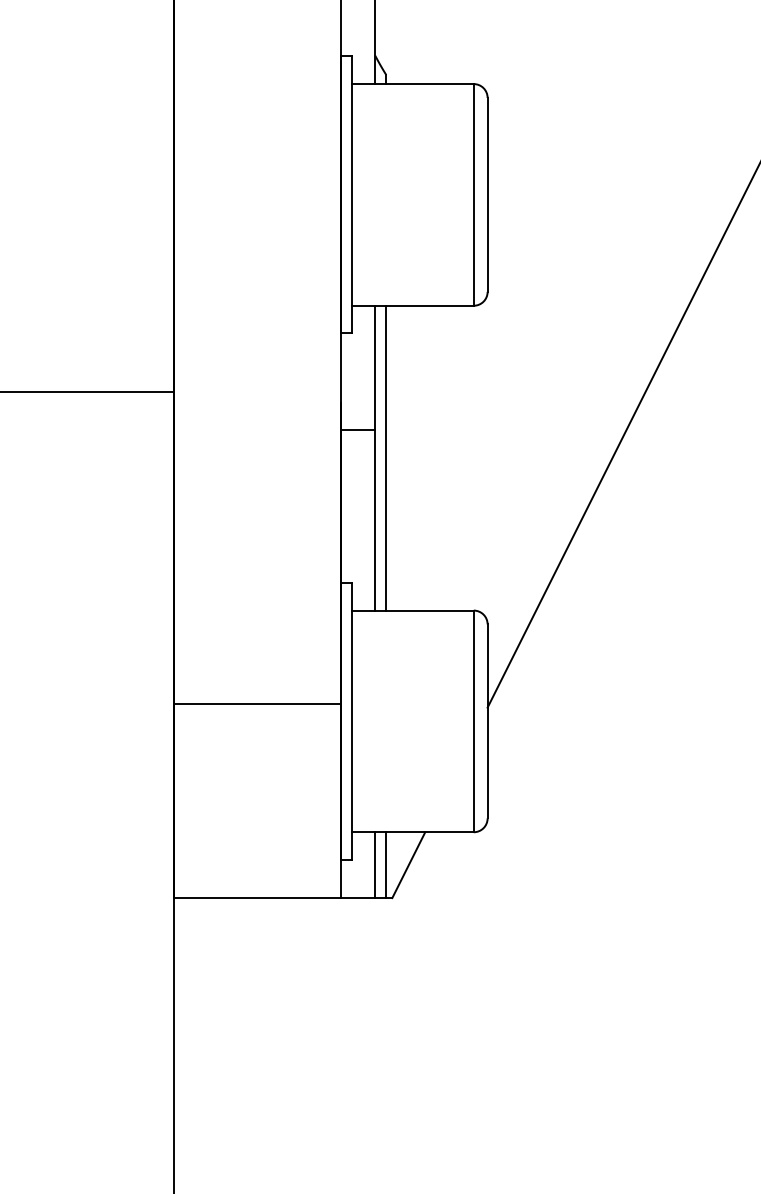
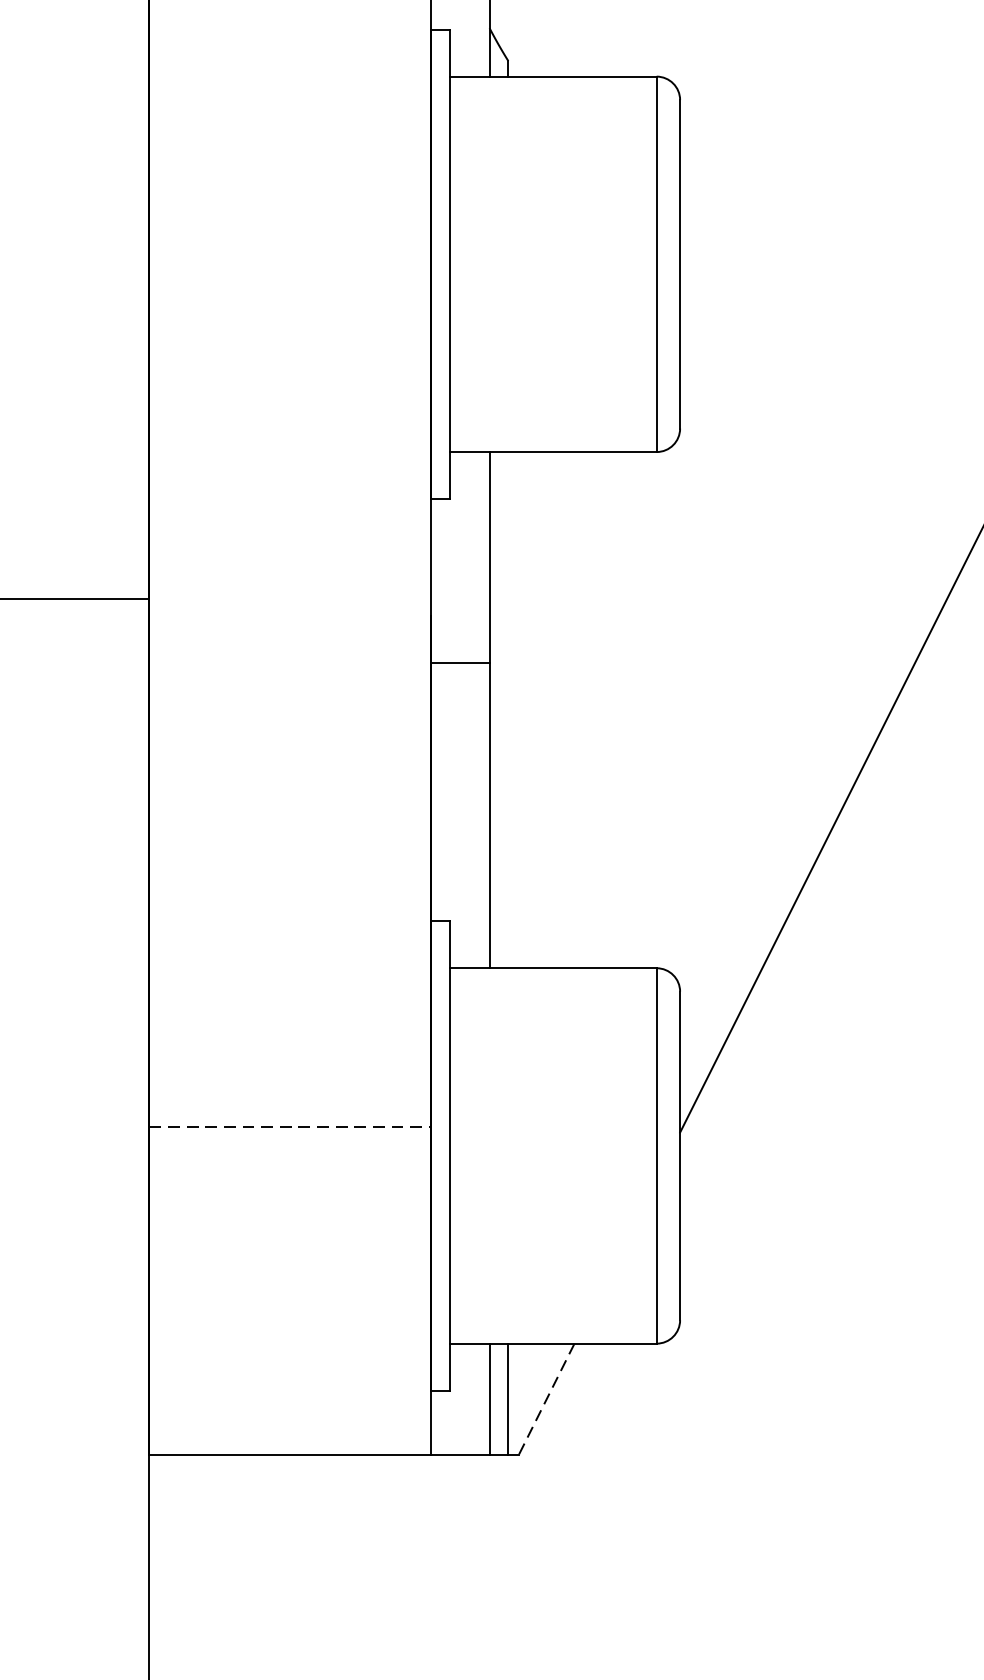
line: (386, 457) -> (508, 709), removed
line: (257, 704) -> (290, 1127), solid -> dashed
line: (408, 865) -> (546, 1399), solid -> dashed

